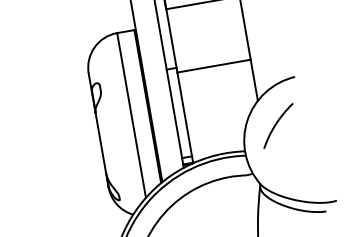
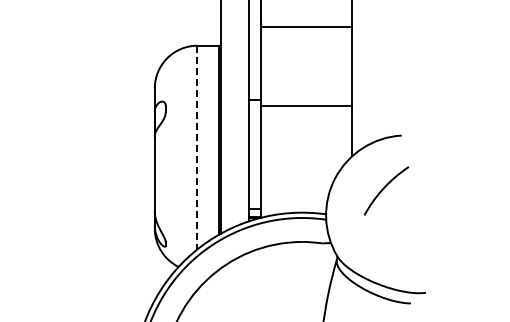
line: (131, 115) -> (197, 147), solid -> dashed
curve: (276, 125) -> (384, 189), moved

